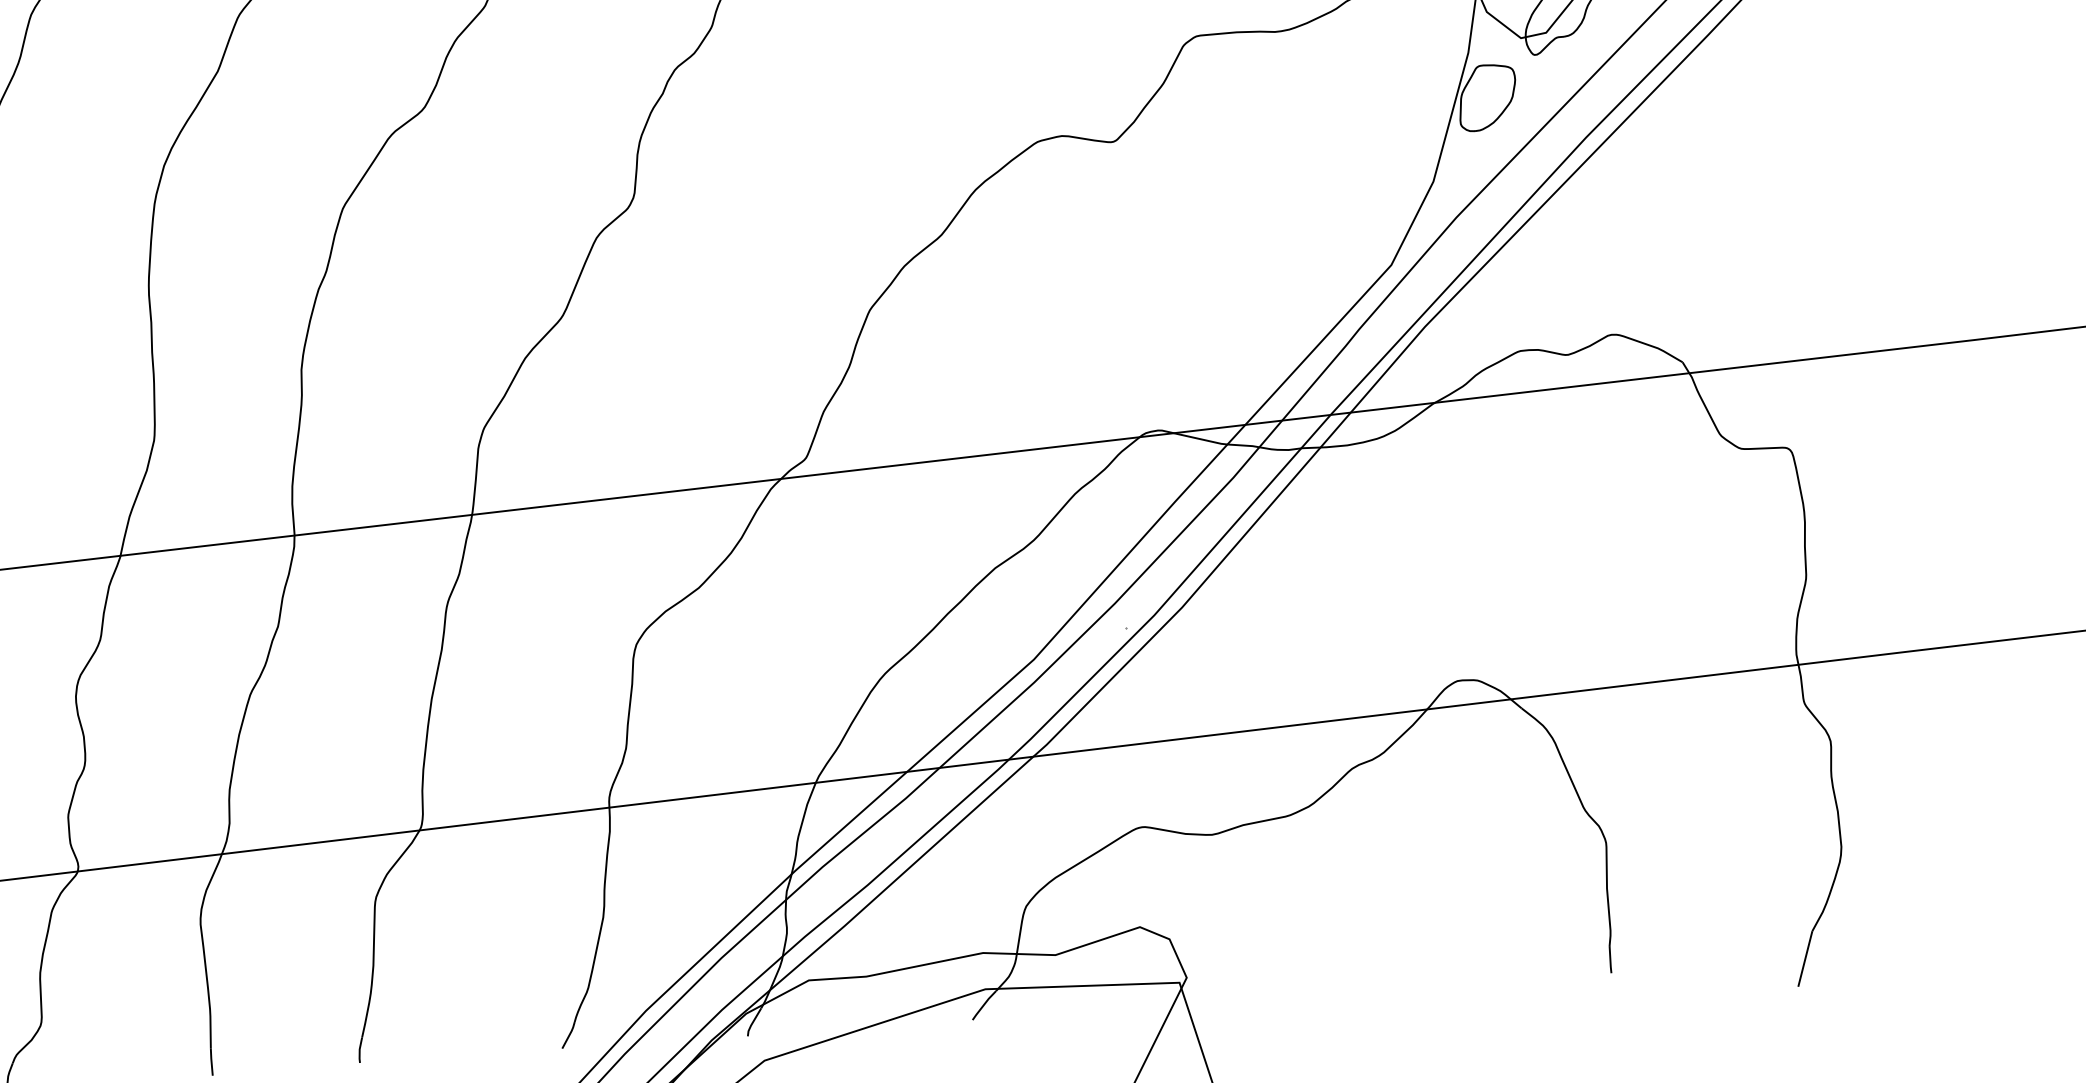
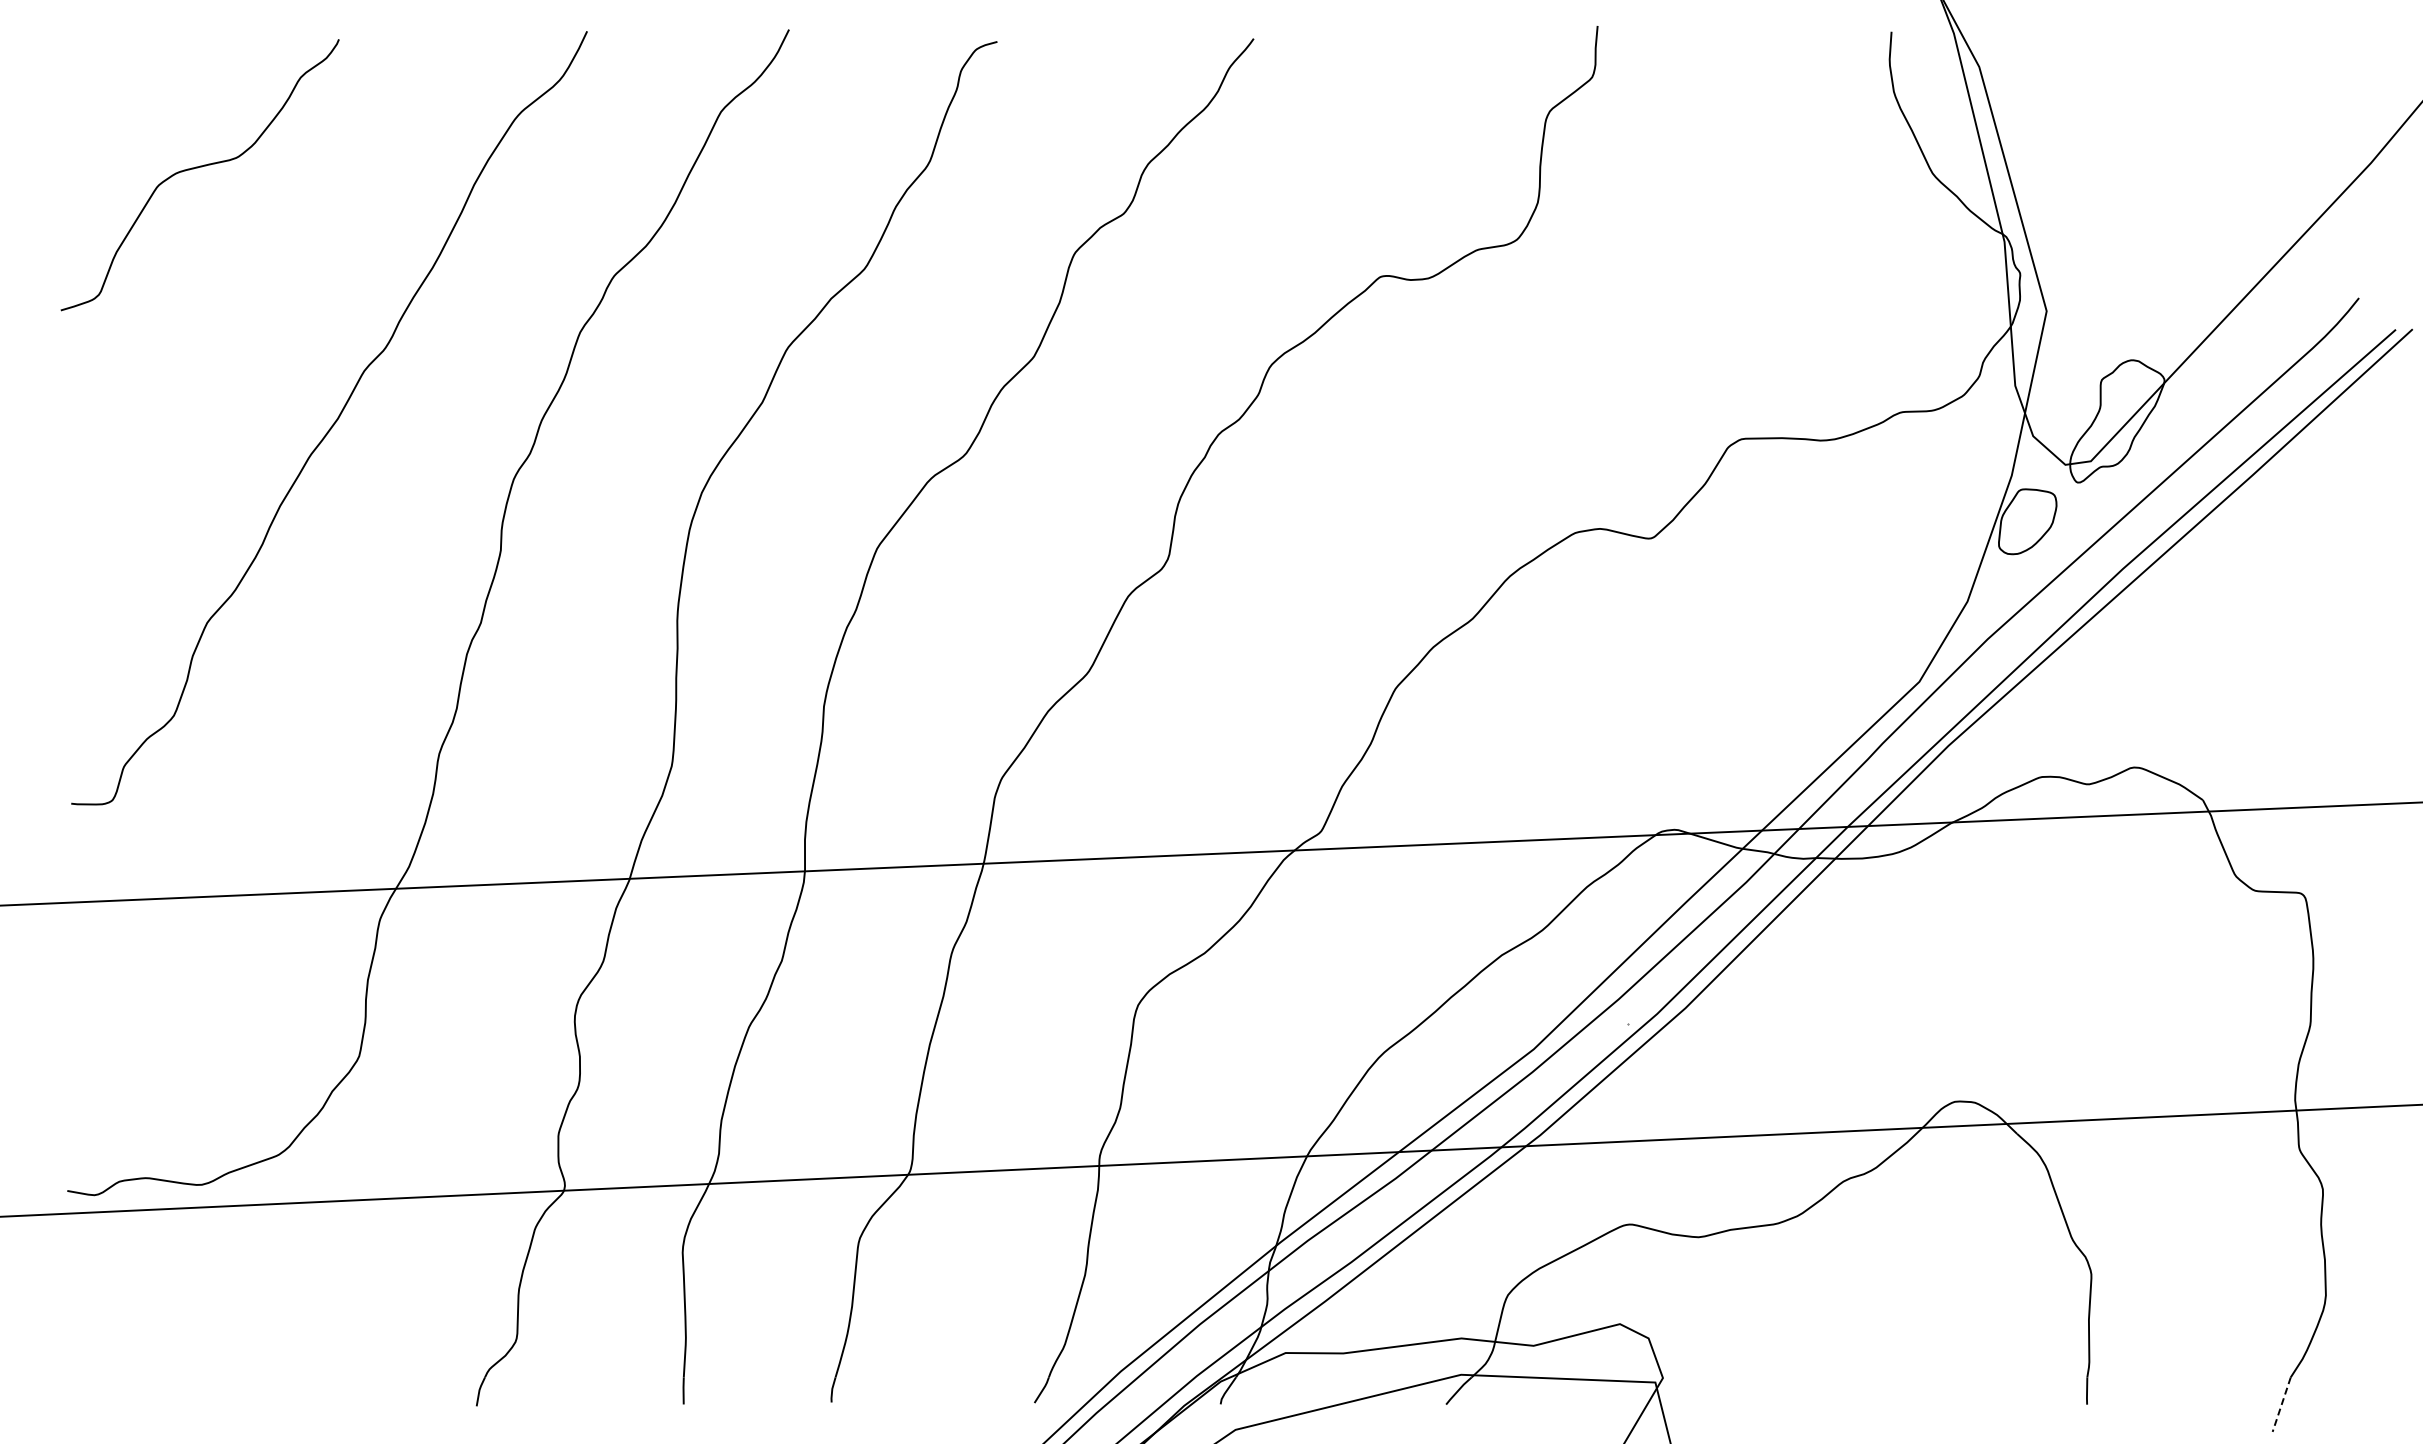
line: (1805, 958) -> (2281, 1404), solid -> dashed

